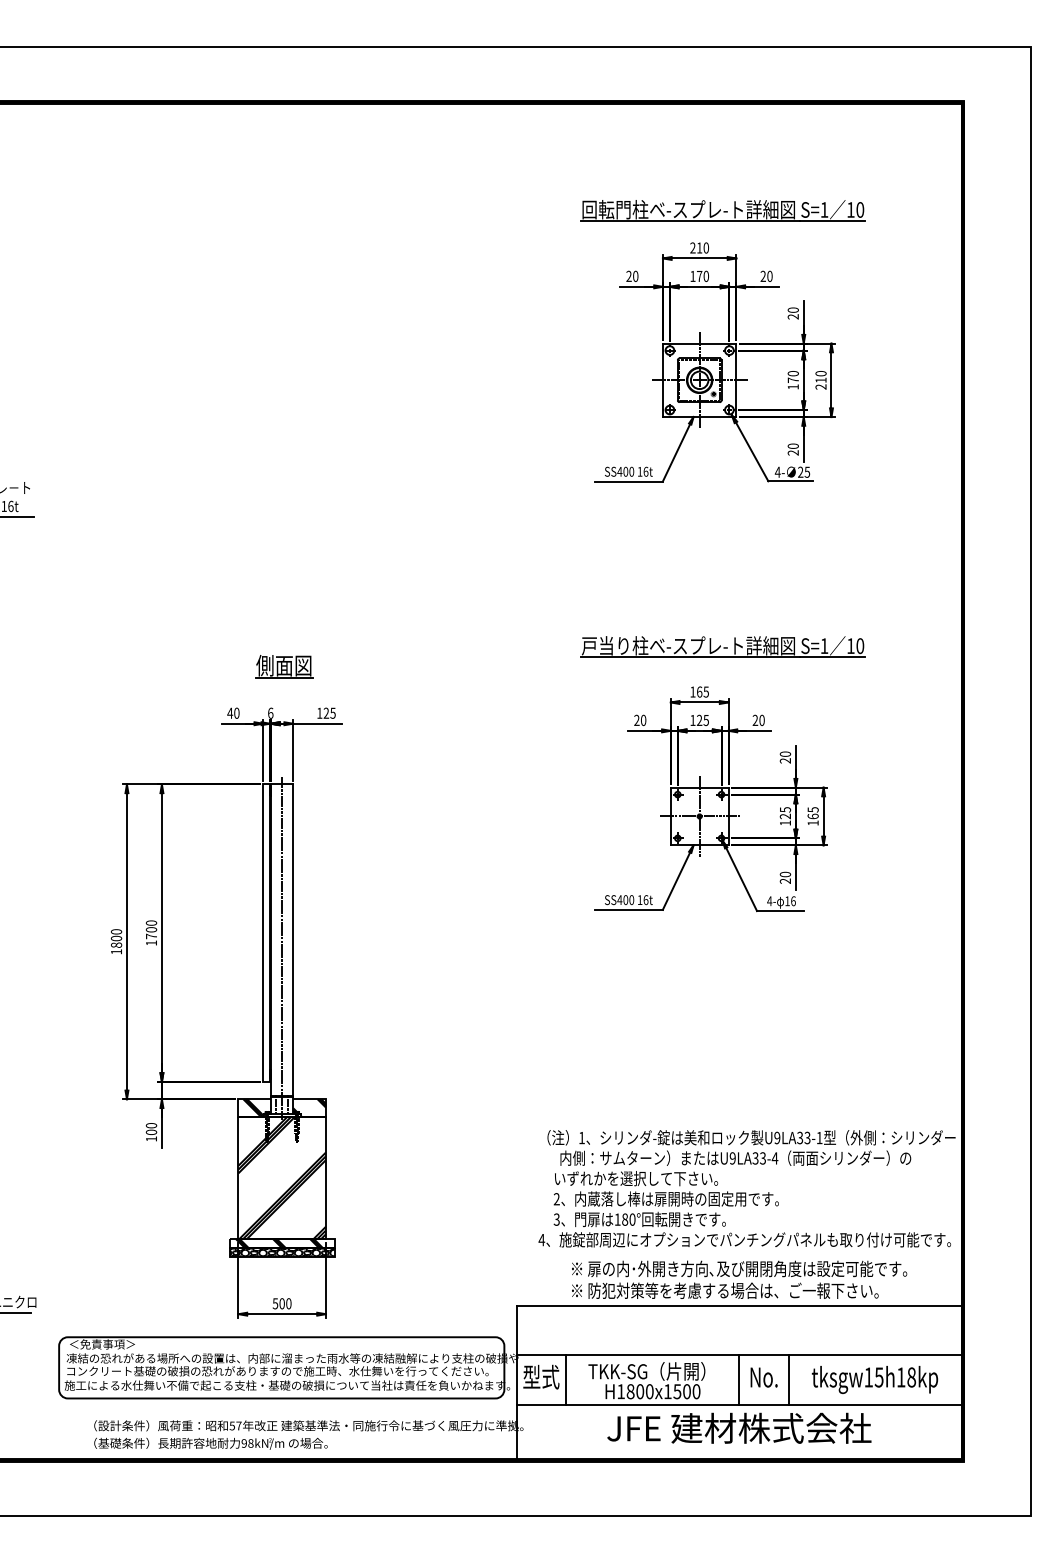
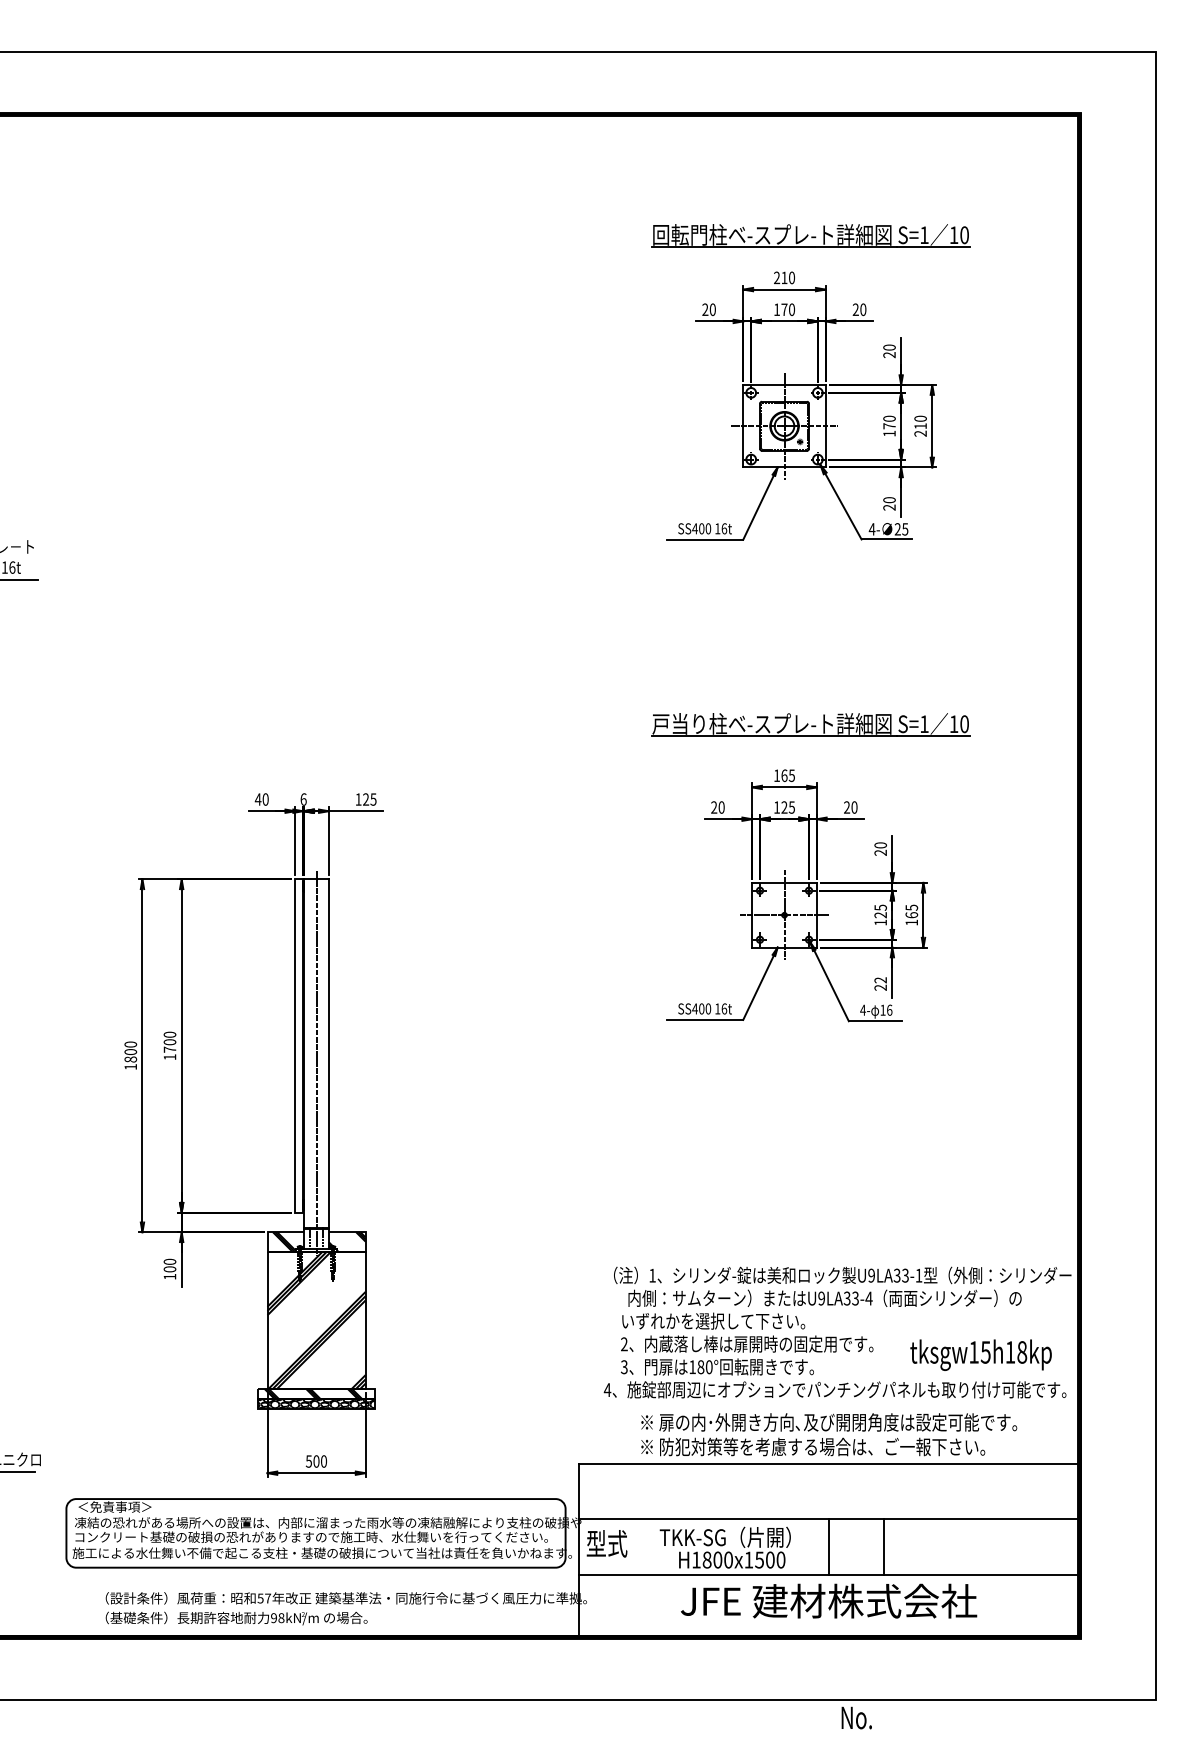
part: (284, 666) -> (319, 747), removed
text: (785, 874) -> (880, 980), 20 -> 22
text: (763, 1377) -> (856, 1717), moved
line: (566, 1379) -> (635, 1546), removed
text: (874, 1379) -> (980, 1354), moved

